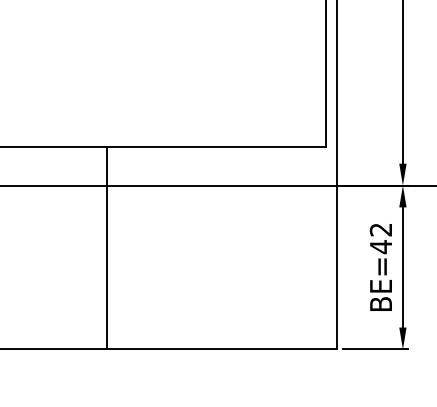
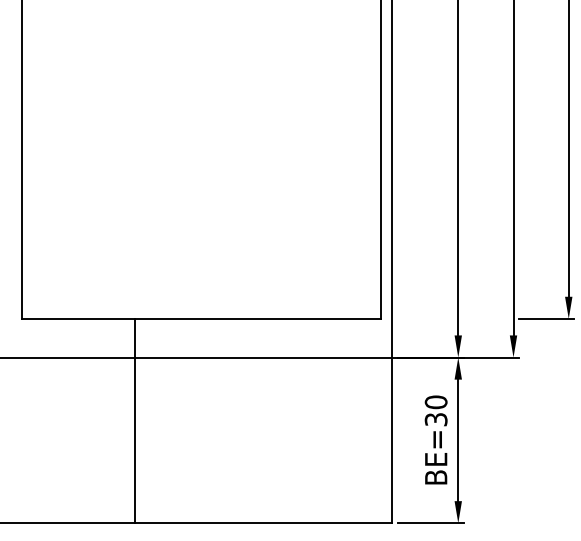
text: (380, 237) -> (435, 410), BE=42 -> BE=30
line: (107, 247) -> (135, 420), moved

